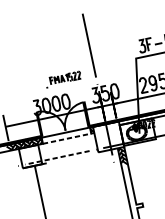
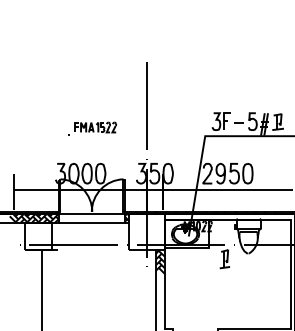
part: (63, 79) -> (92, 128), moved
line: (67, 138) -> (92, 222), dashed -> solid
line: (57, 157) -> (73, 245), dashed -> solid

